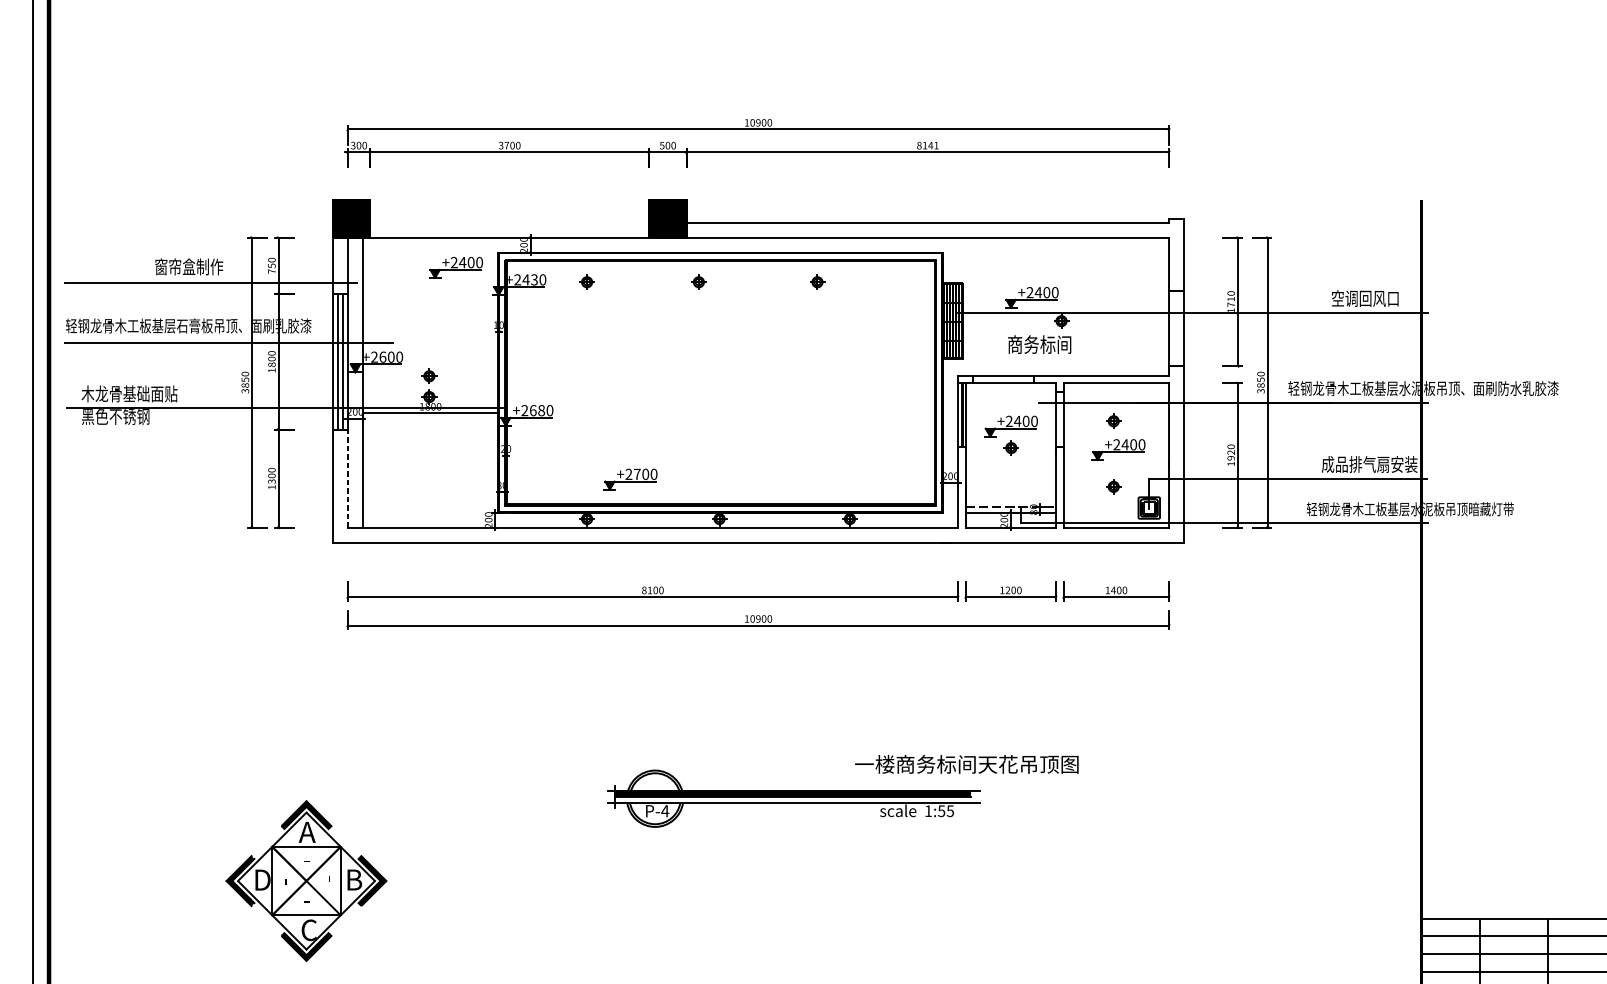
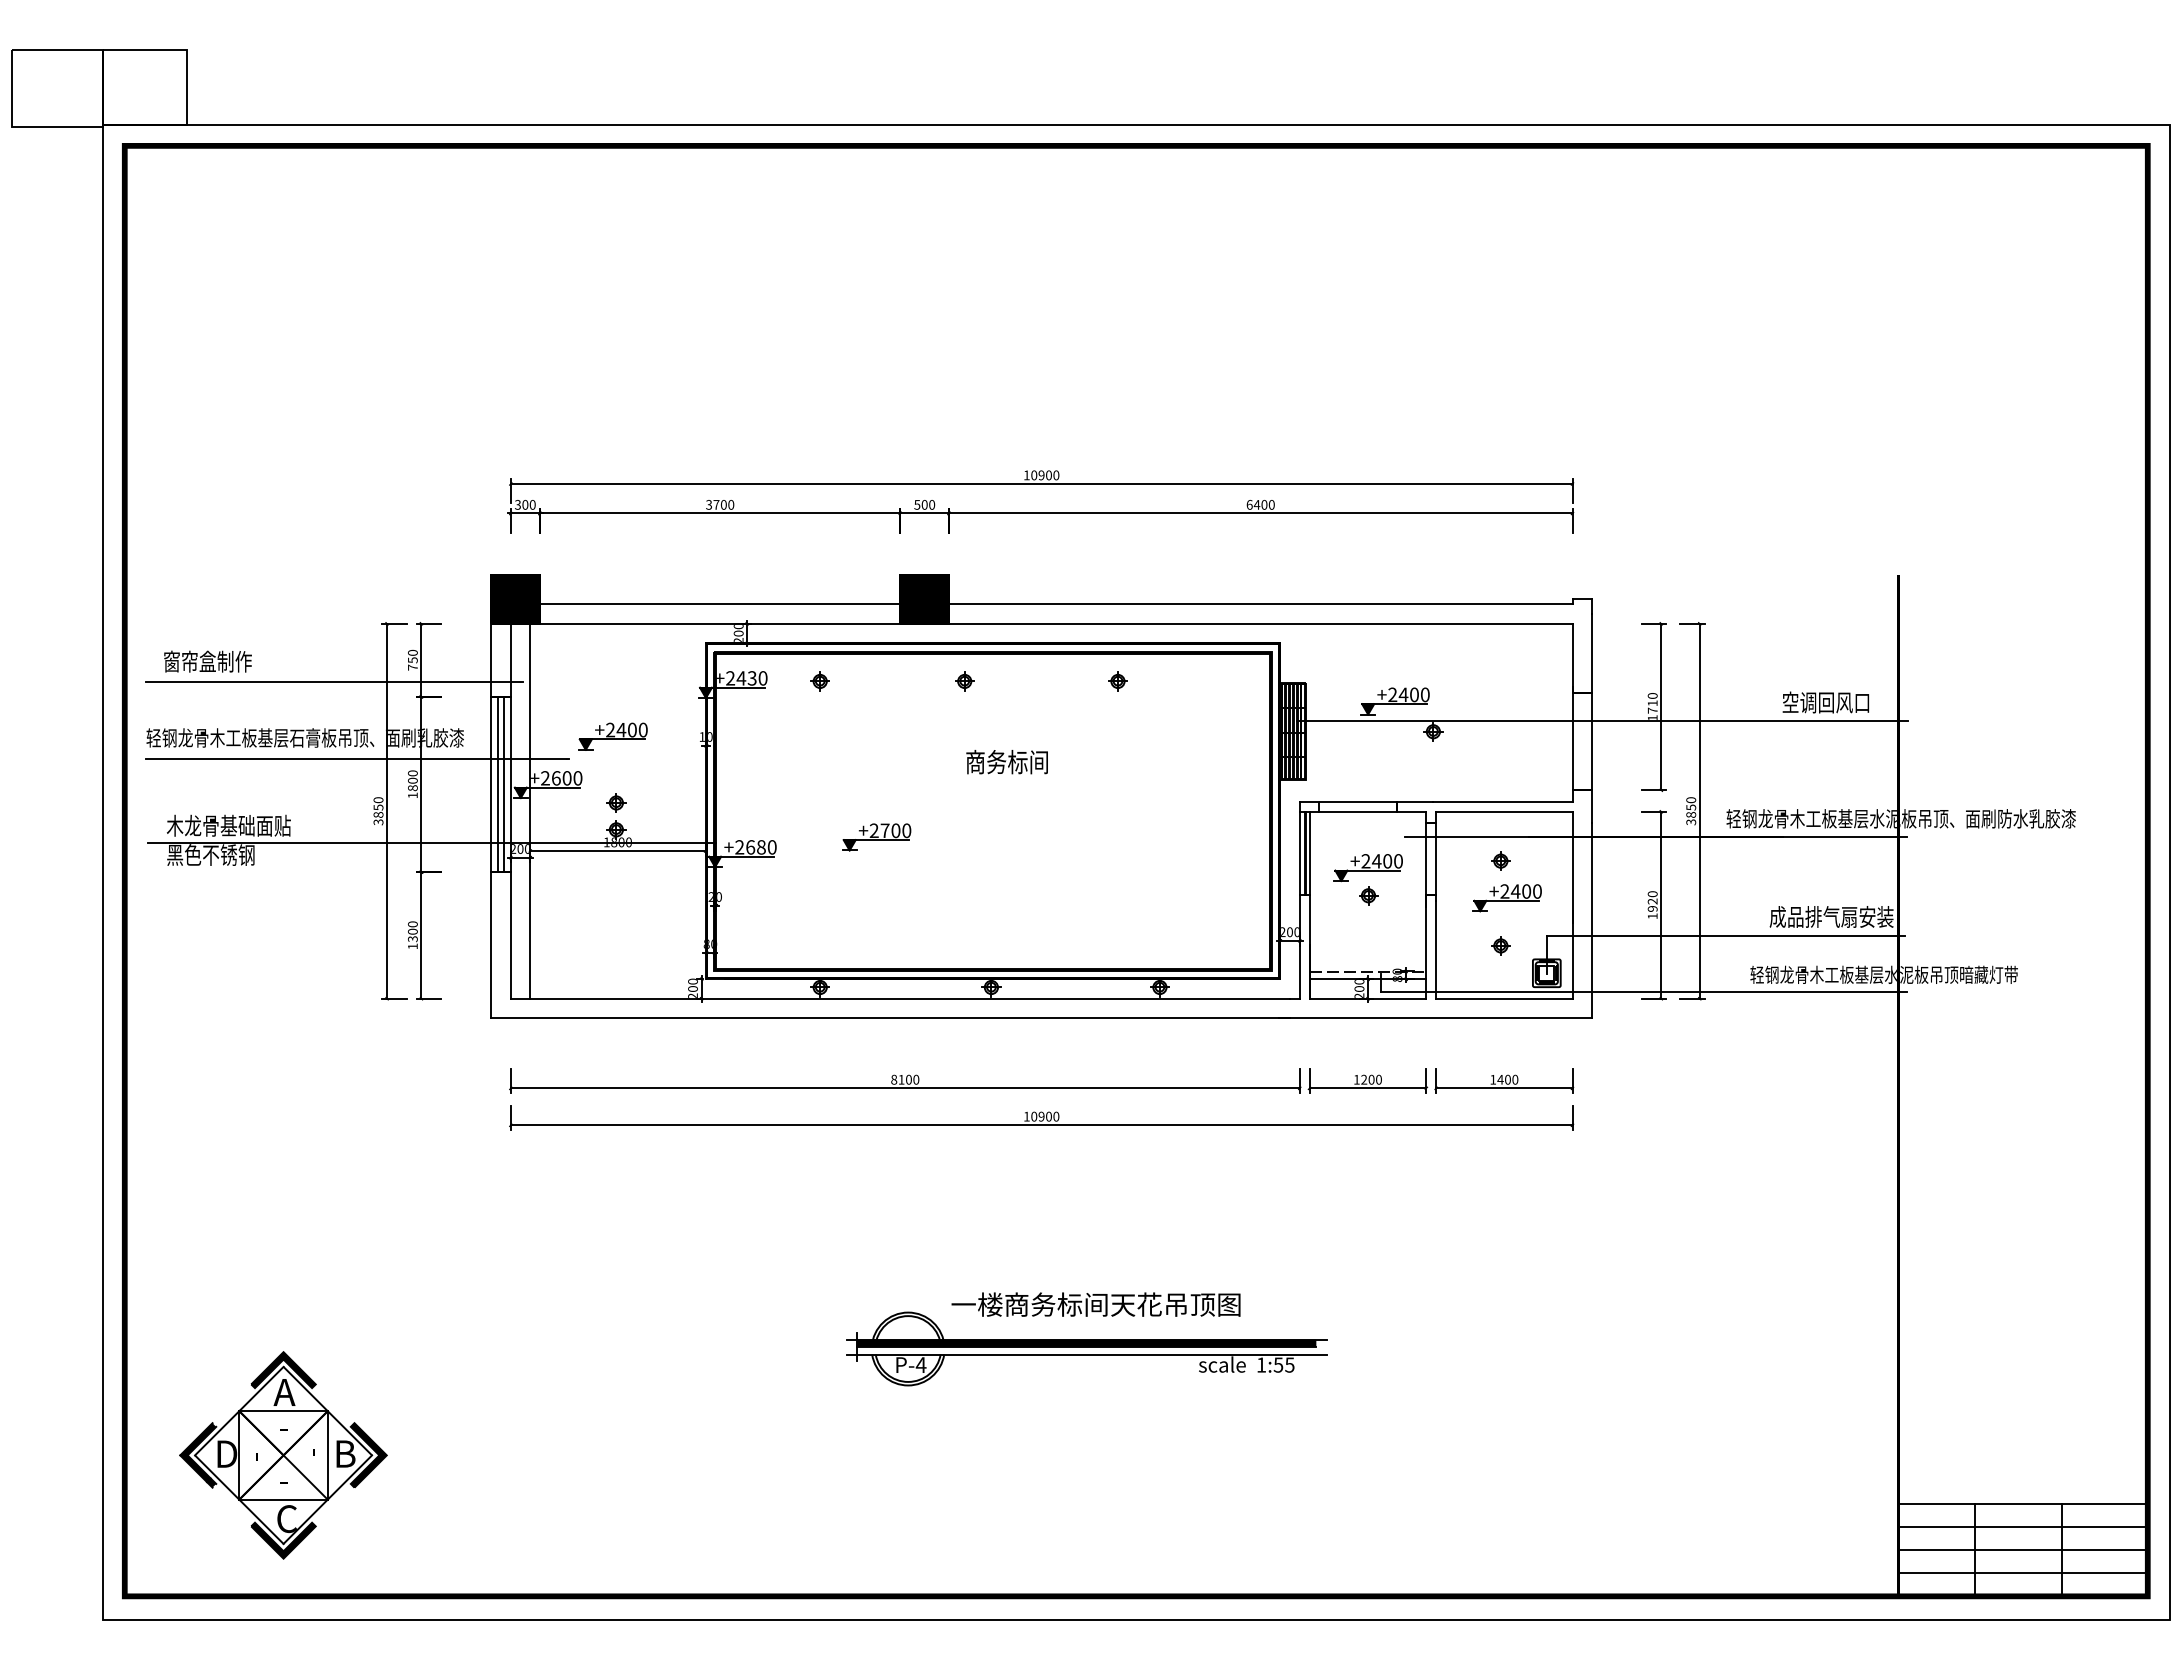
text: (927, 145) -> (1260, 504), 8141 -> 6400
line: (509, 222) -> (720, 604), added
text: (188, 266) -> (207, 661), moved
part: (455, 267) -> (612, 736), moved
text: (1039, 344) -> (1006, 762), moved
line: (347, 478) -> (510, 934), dashed -> solid
part: (630, 479) -> (876, 837), moved
text: (966, 764) -> (1095, 1304), moved
part: (306, 881) -> (283, 1455), moved

